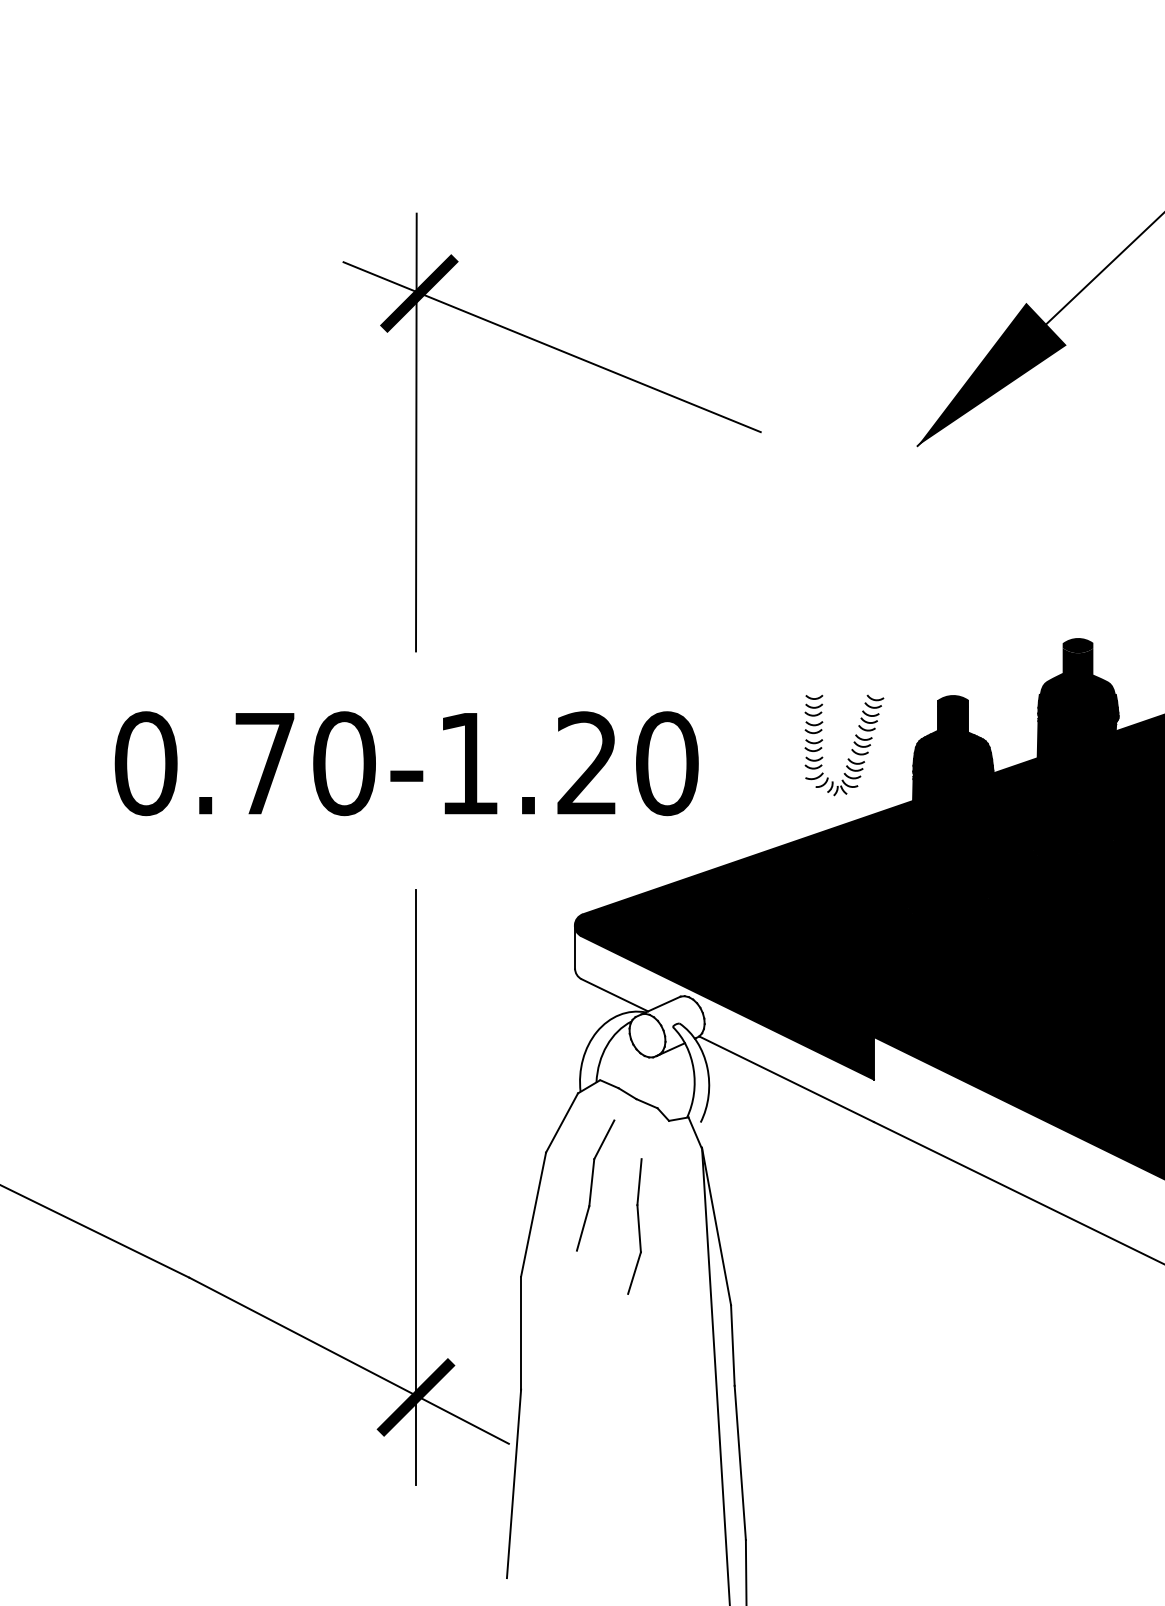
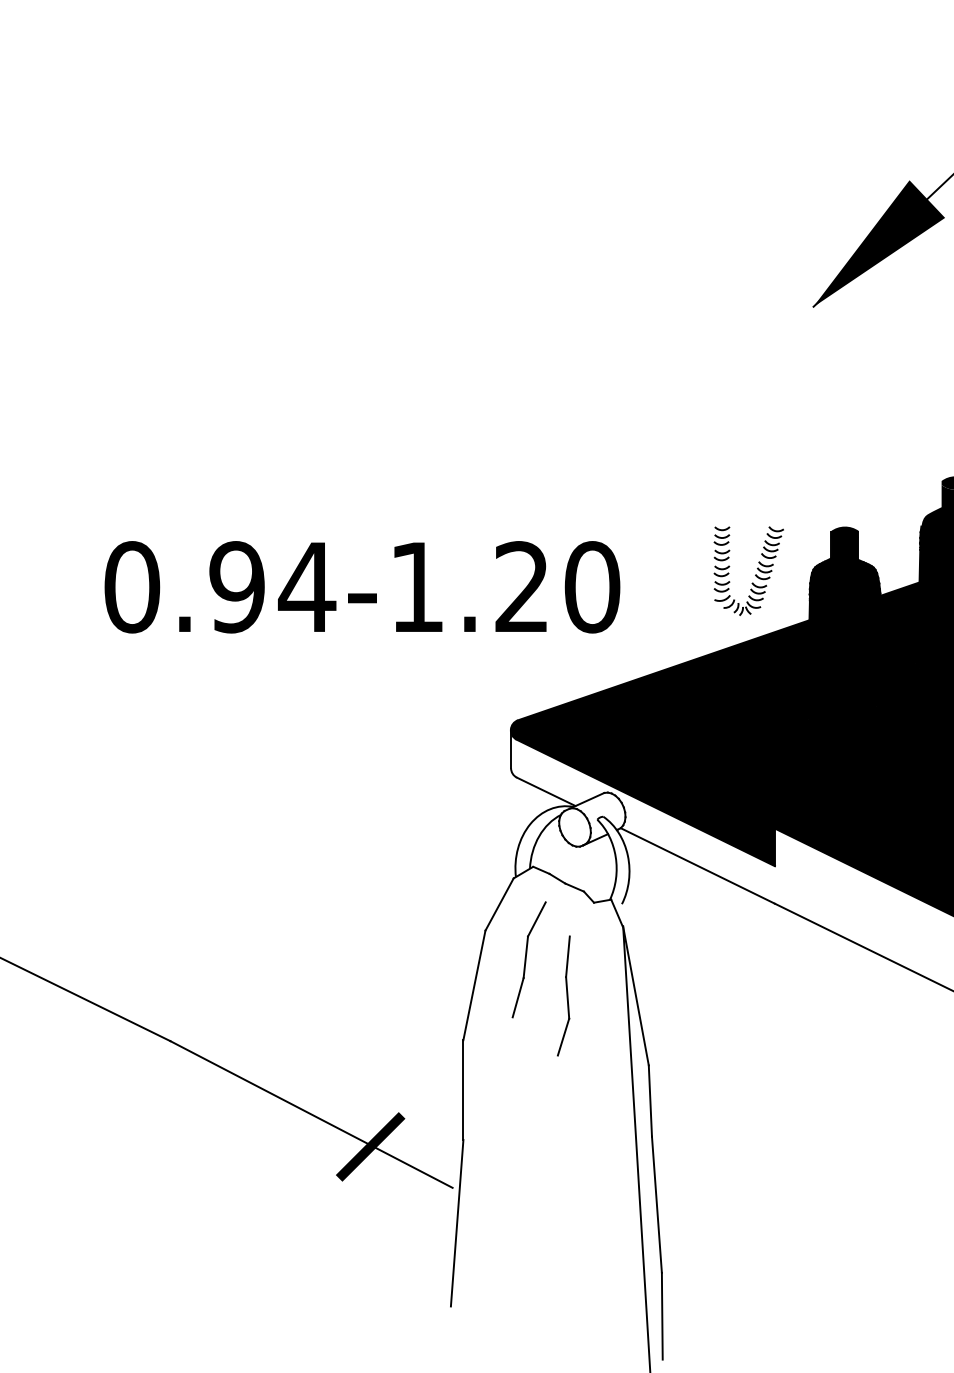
part: (581, 360) -> (516, 231), removed
text: (305, 763) -> (273, 587), 0.70-1.20 -> 0.94-1.20
line: (416, 1186) -> (371, 960), removed

